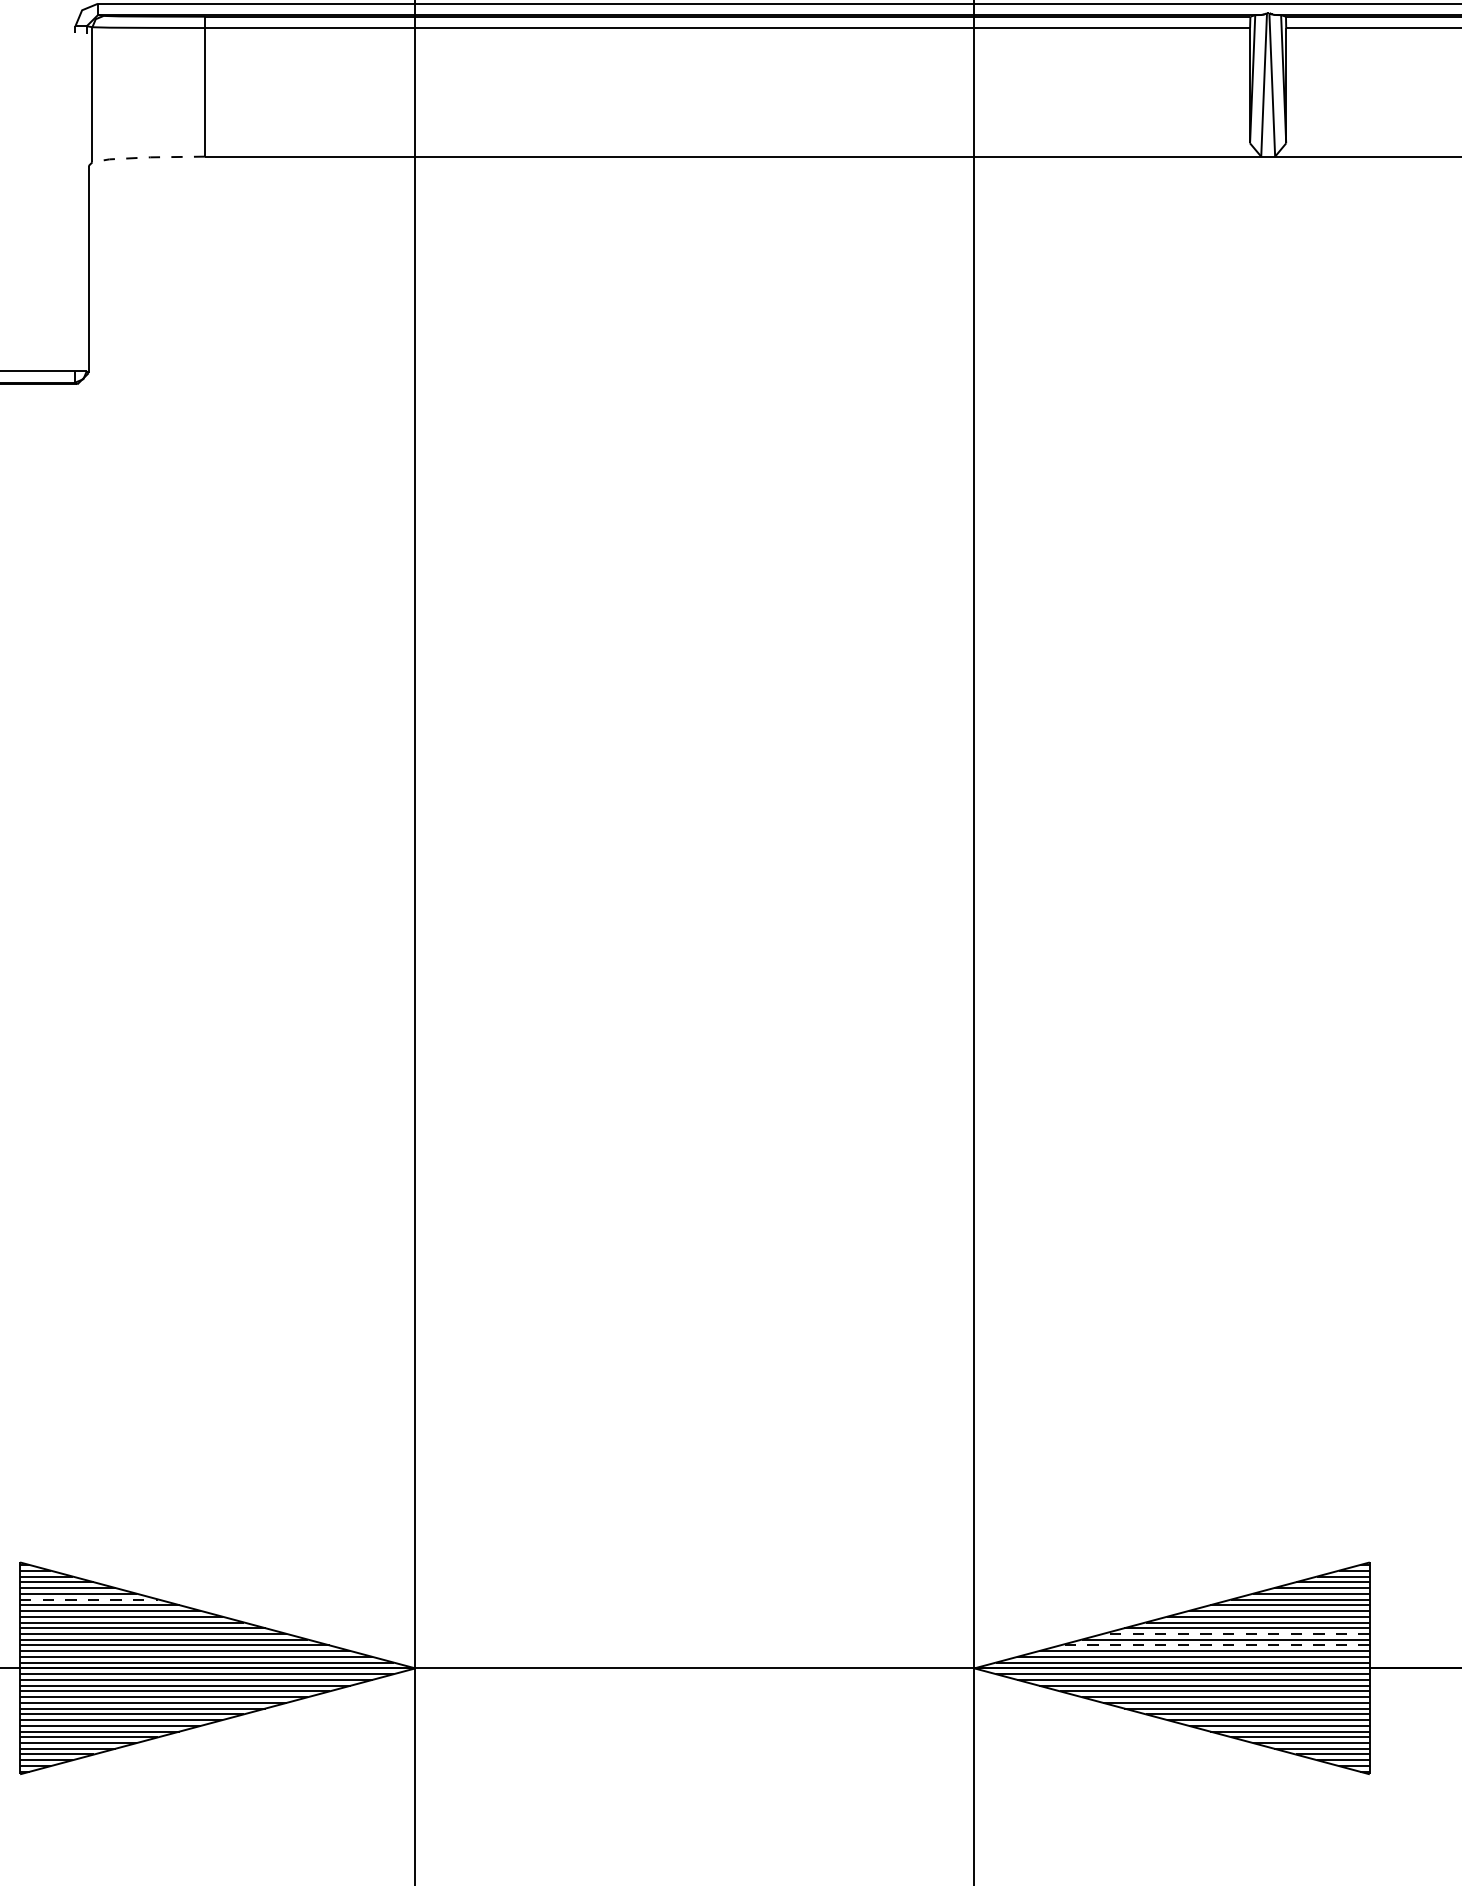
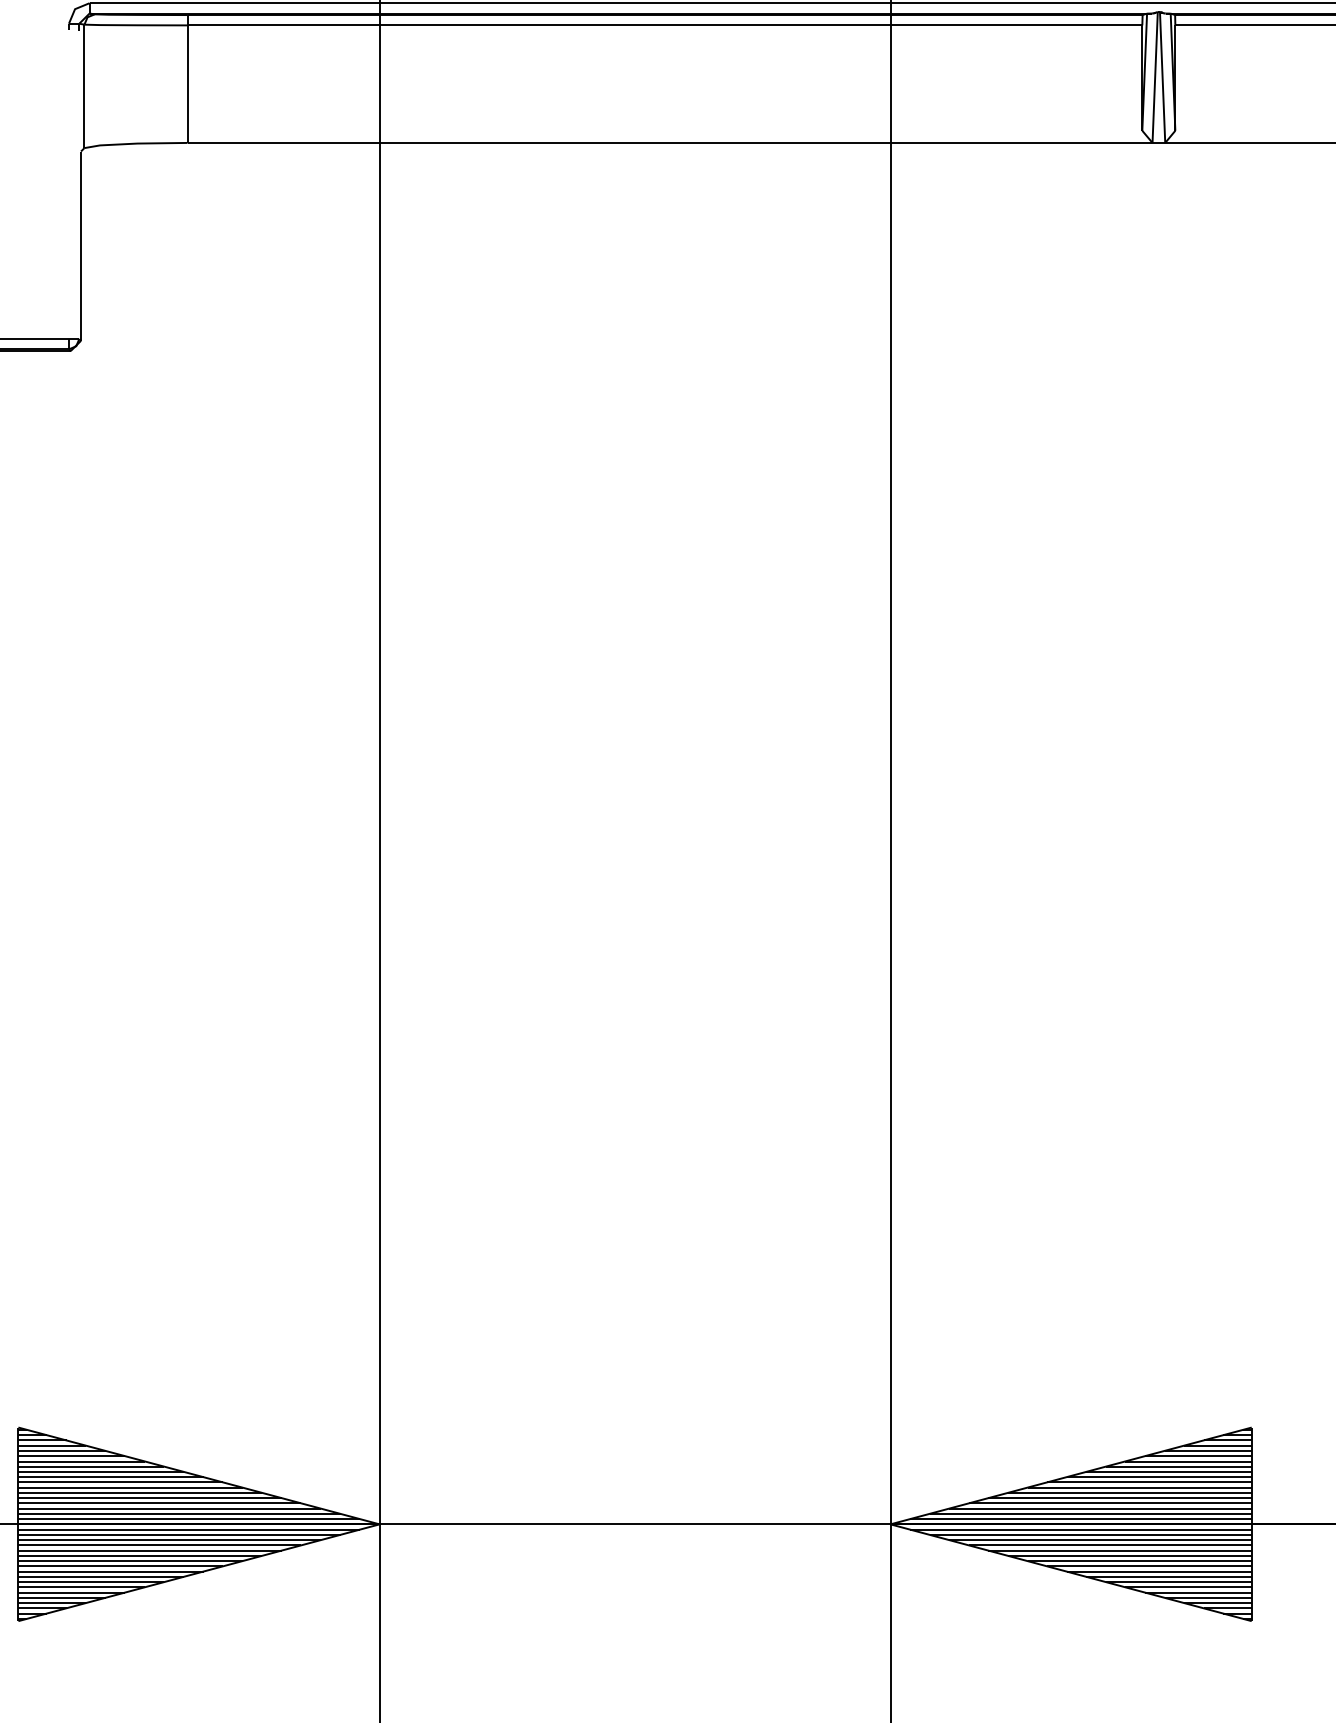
line: (147, 157) -> (134, 143), dashed -> solid
line: (89, 1599) -> (81, 1461), dashed -> solid
line: (1235, 1633) -> (1129, 1492), dashed -> solid
line: (1214, 1645) -> (1109, 1503), dashed -> solid

